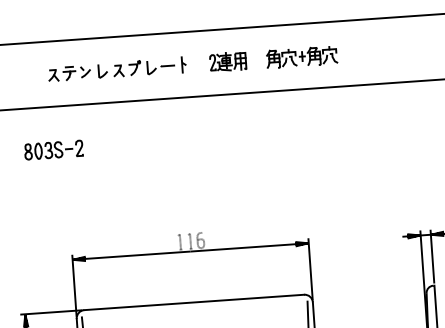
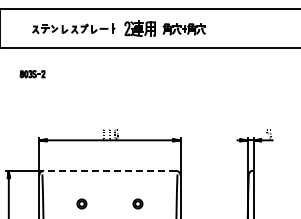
part: (226, 61) -> (139, 28), size x1.4
part: (53, 148) -> (32, 73), size x0.7
line: (193, 301) -> (109, 170), solid -> dashed

